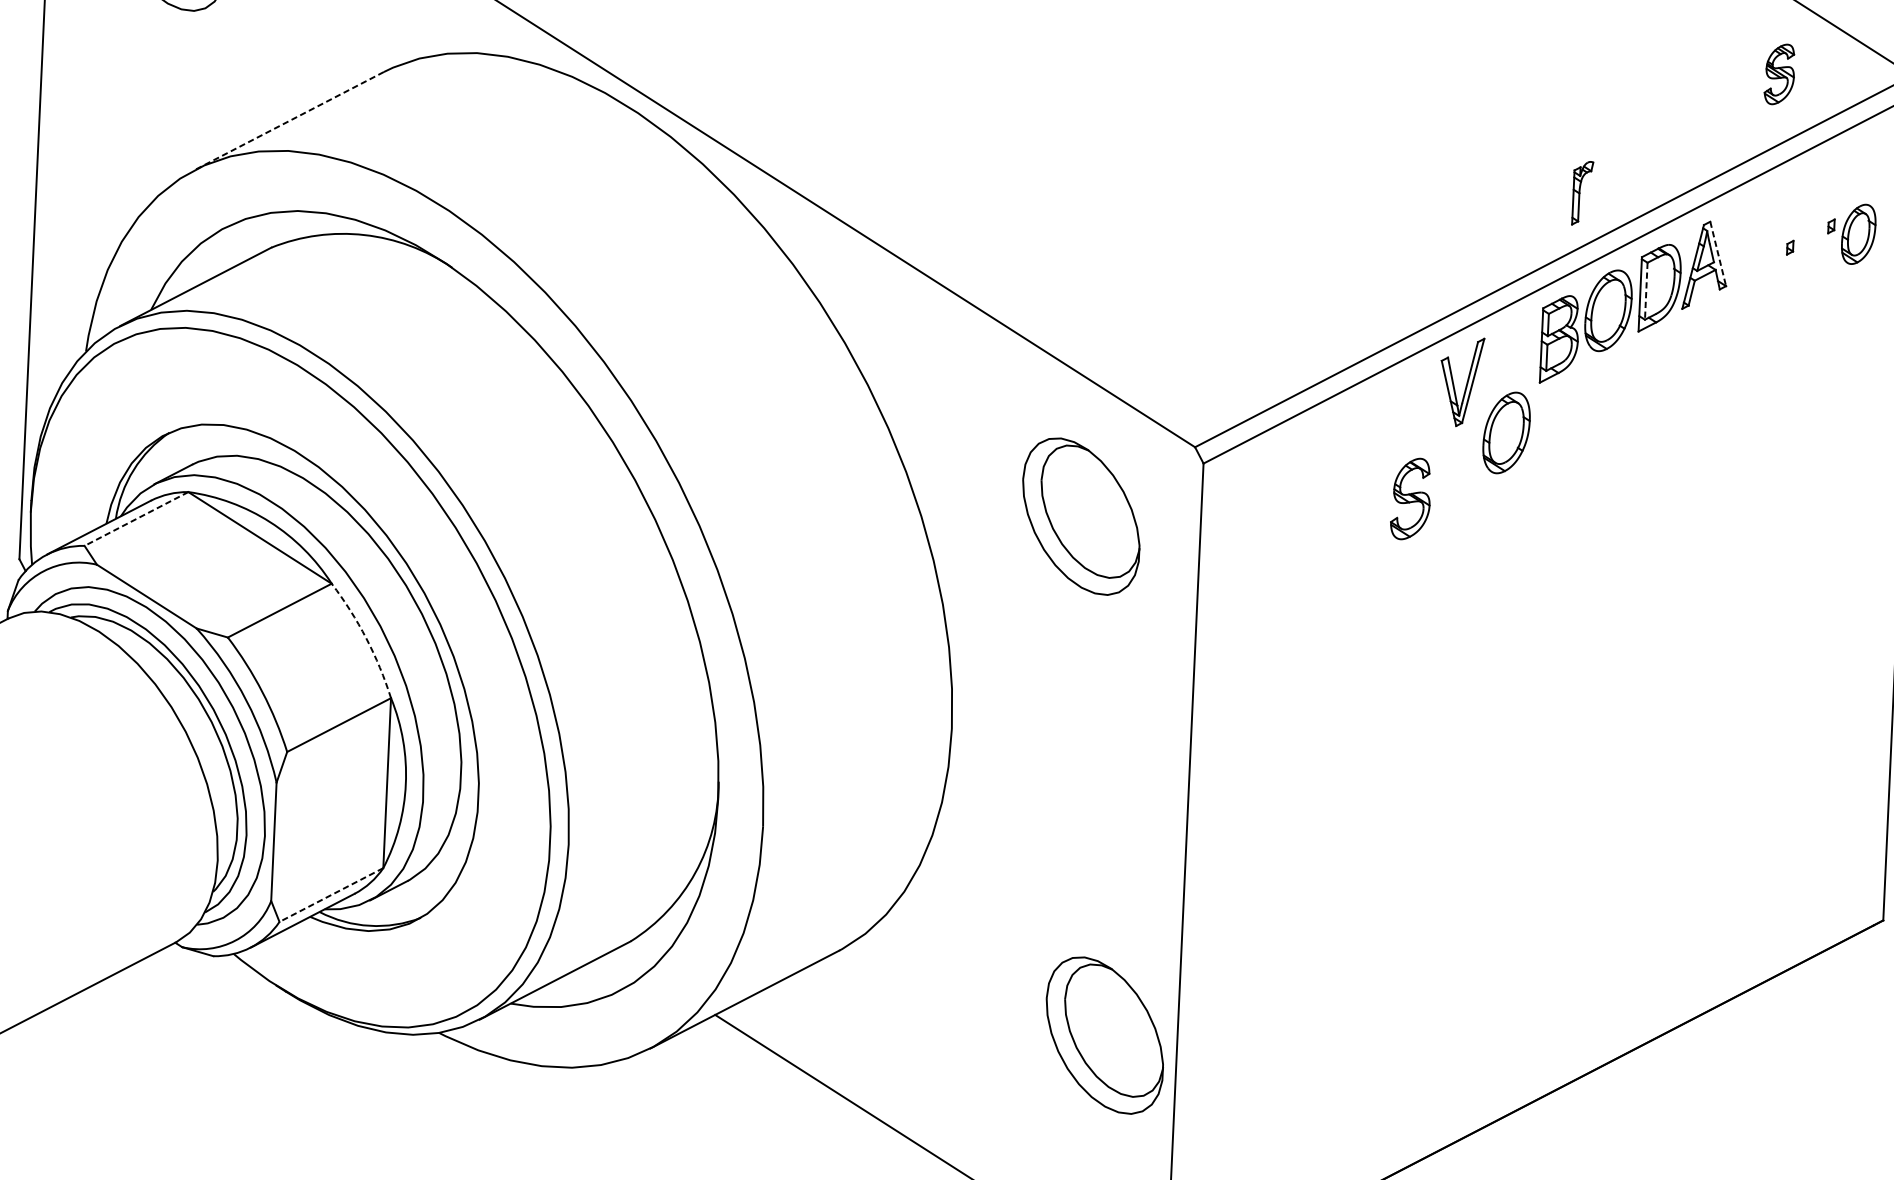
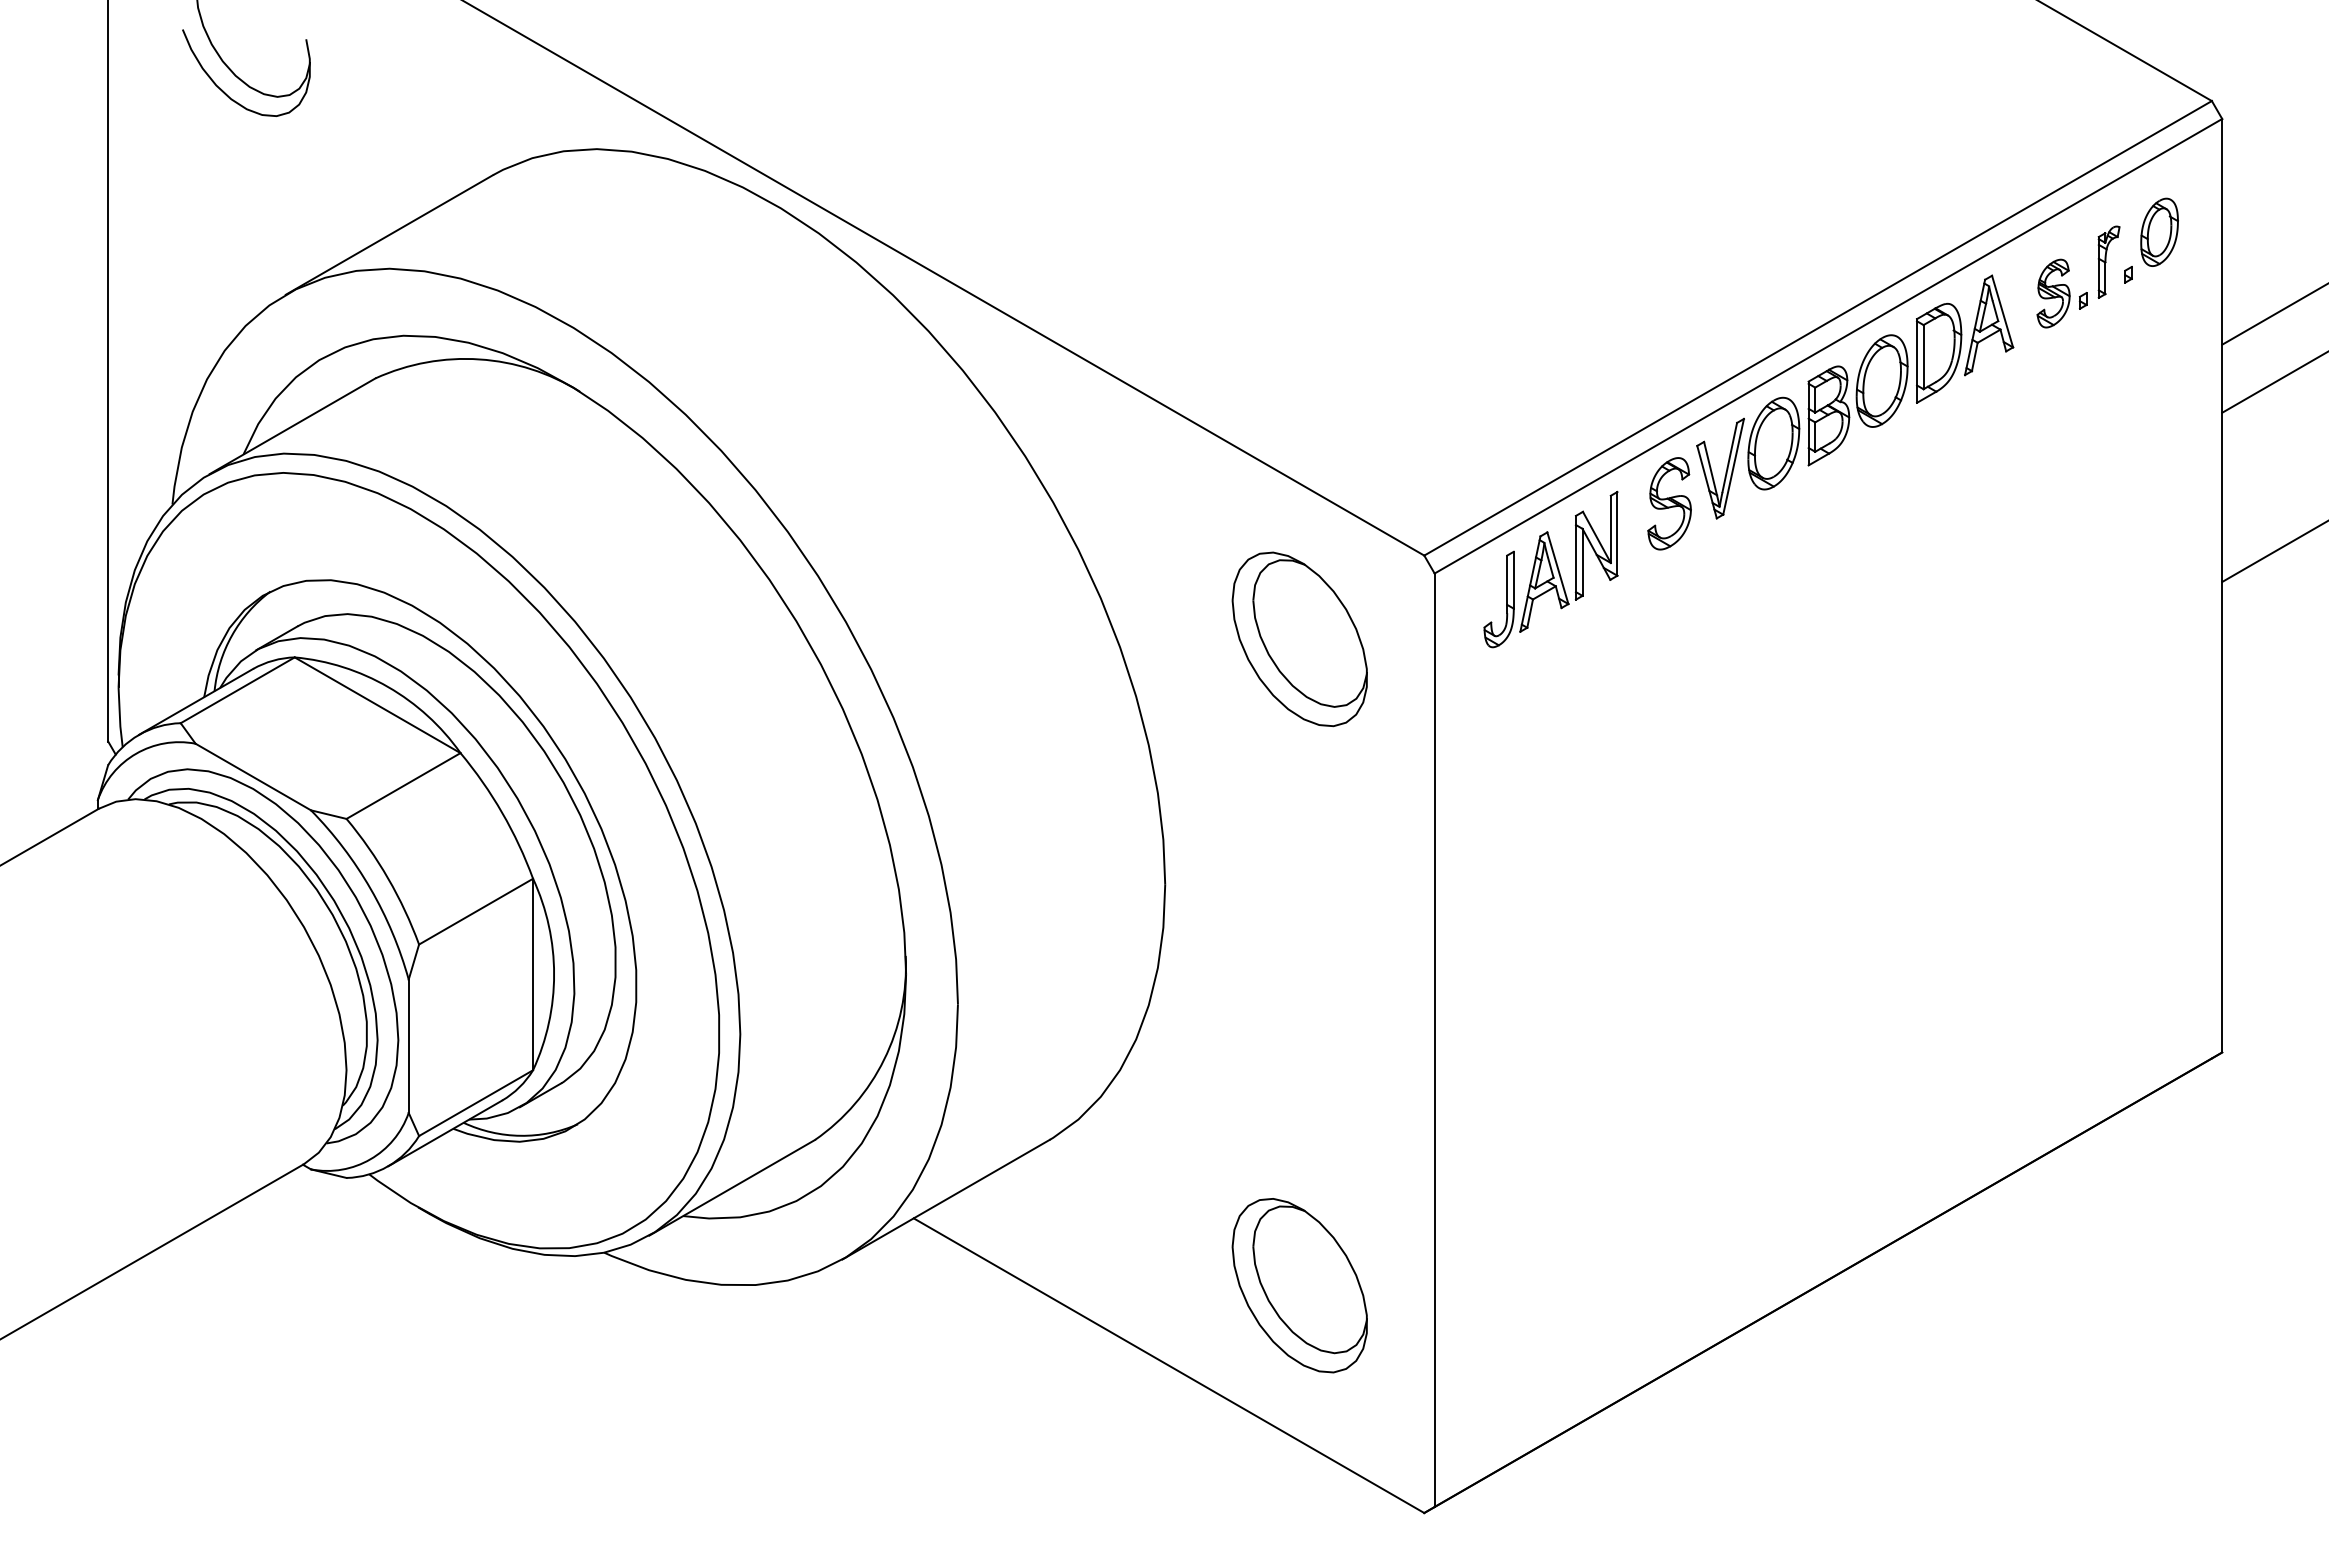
part: (1779, 74) -> (2053, 293), moved
line: (289, 120) -> (389, 234), dashed -> solid
part: (1582, 192) -> (2108, 261), moved
part: (1858, 233) -> (2159, 231), moved
line: (1718, 254) -> (2002, 312), dashed -> solid
line: (1646, 291) -> (1923, 357), dashed -> solid
part: (1506, 432) -> (1773, 443), moved
part: (1306, 464) -> (1550, 569), added
part: (1410, 498) -> (1669, 503), moved
line: (136, 519) -> (237, 690), dashed -> solid
arc: (366, 638) -> (502, 812), dashed -> solid
line: (331, 895) -> (476, 1103), dashed -> solid
part: (1104, 1035) -> (1299, 1285), moved

